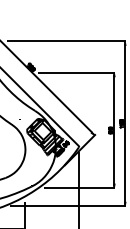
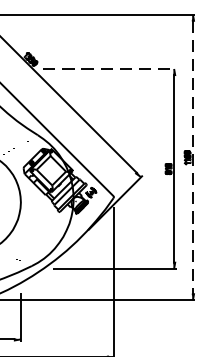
line: (77, 72) -> (111, 68), solid -> dashed
line: (124, 123) -> (192, 156), solid -> dashed

